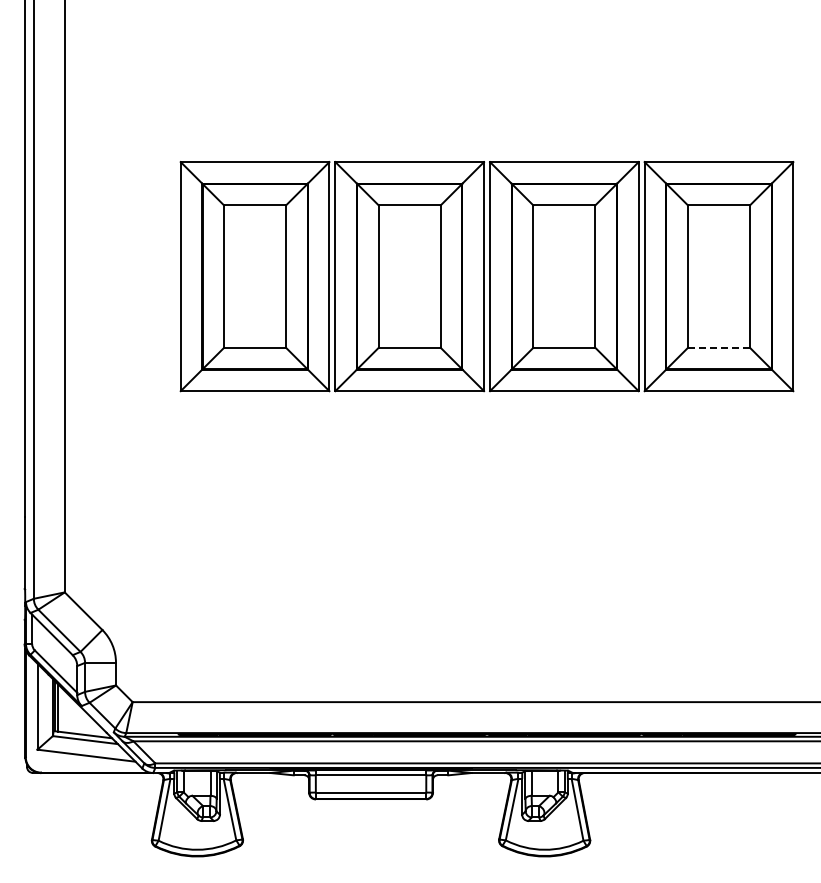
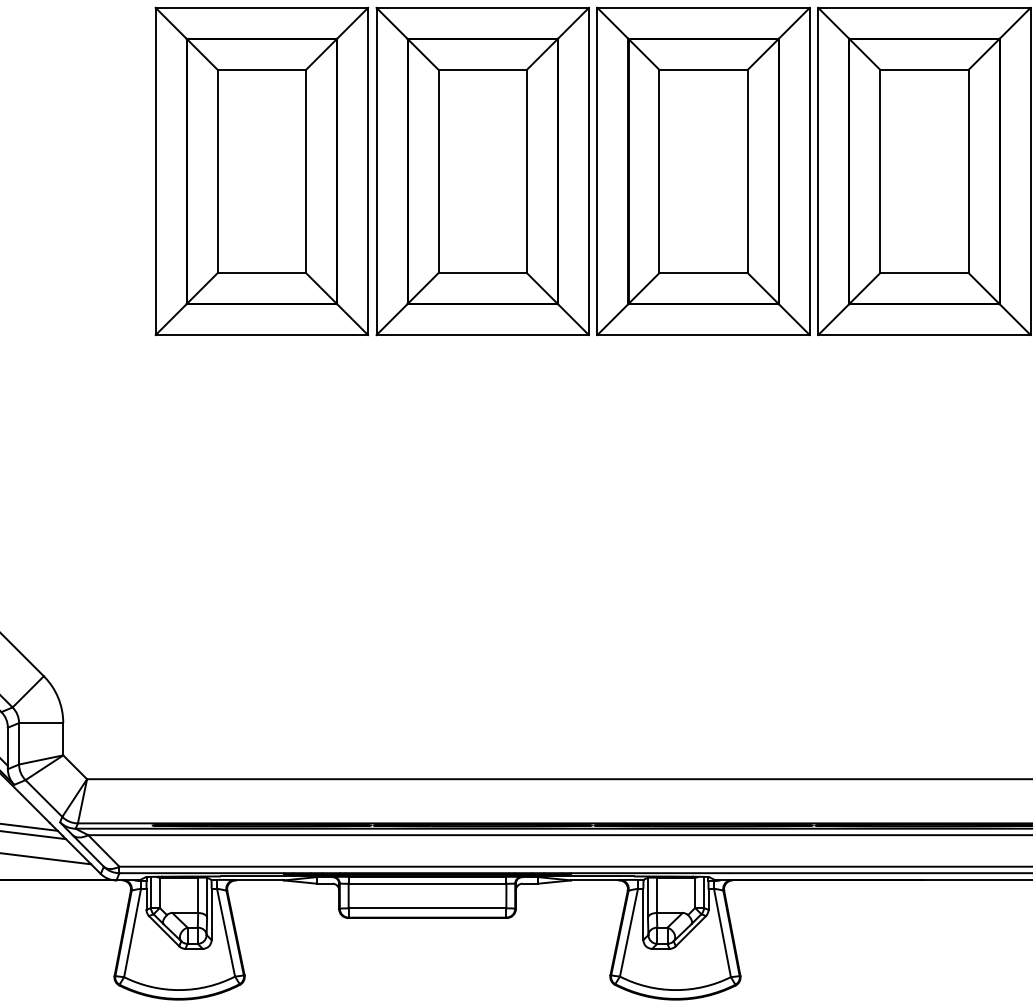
line: (718, 347) -> (923, 272), dashed -> solid

